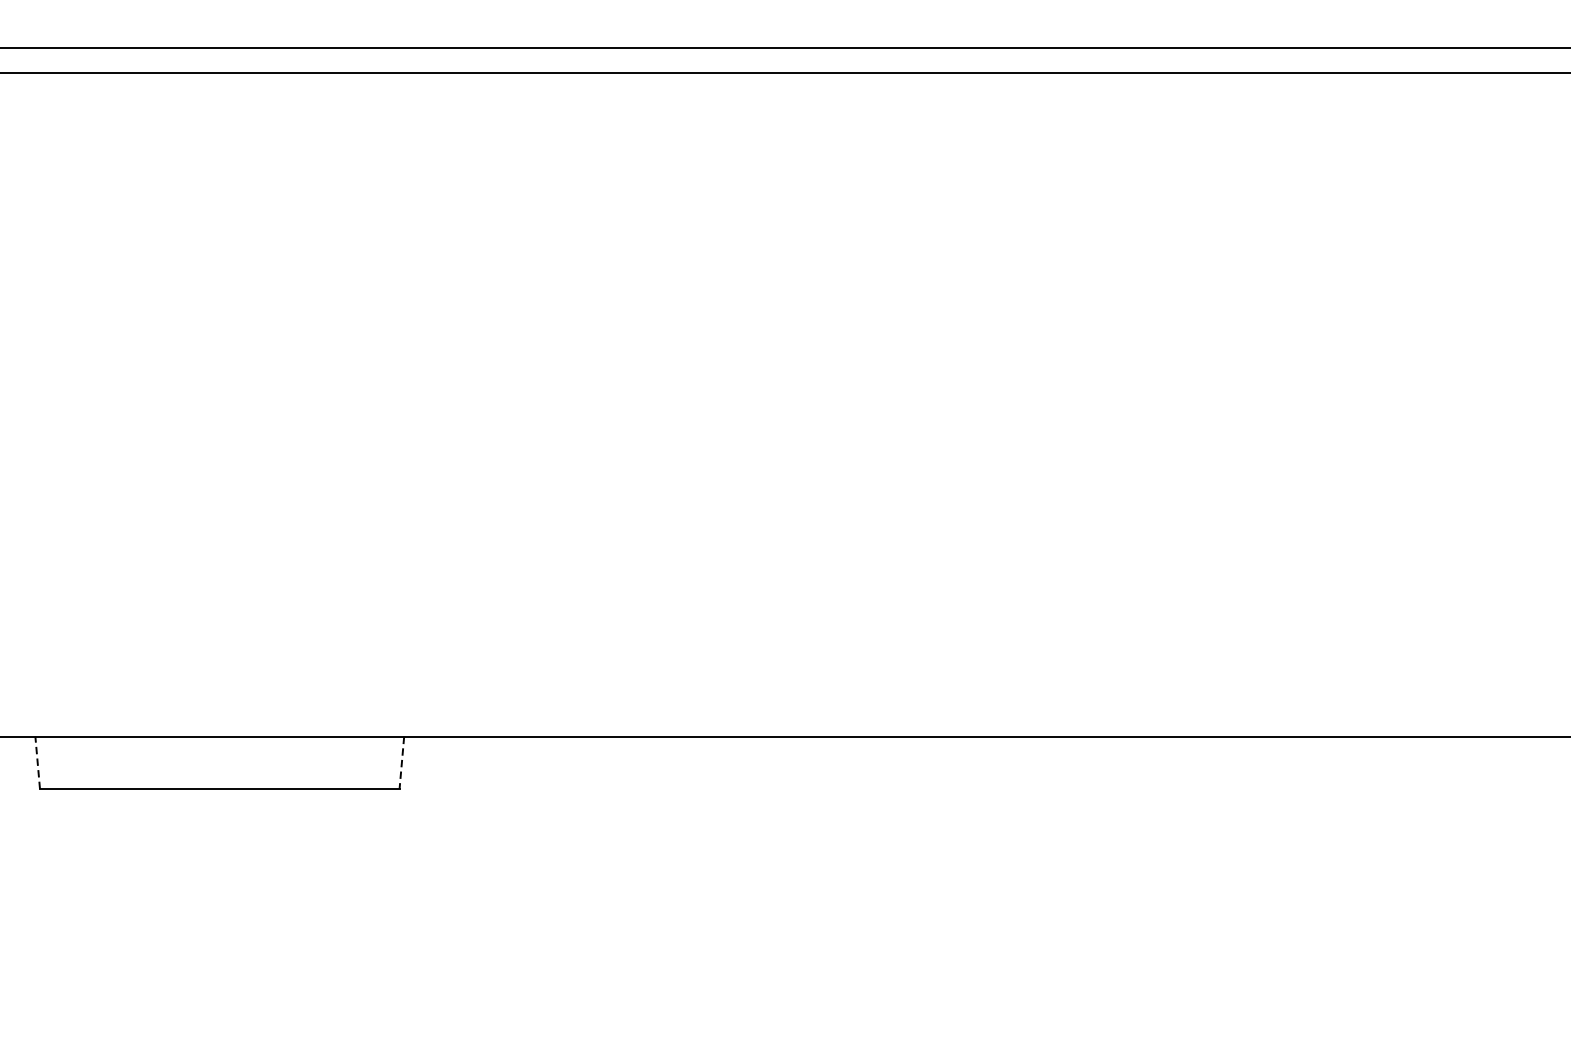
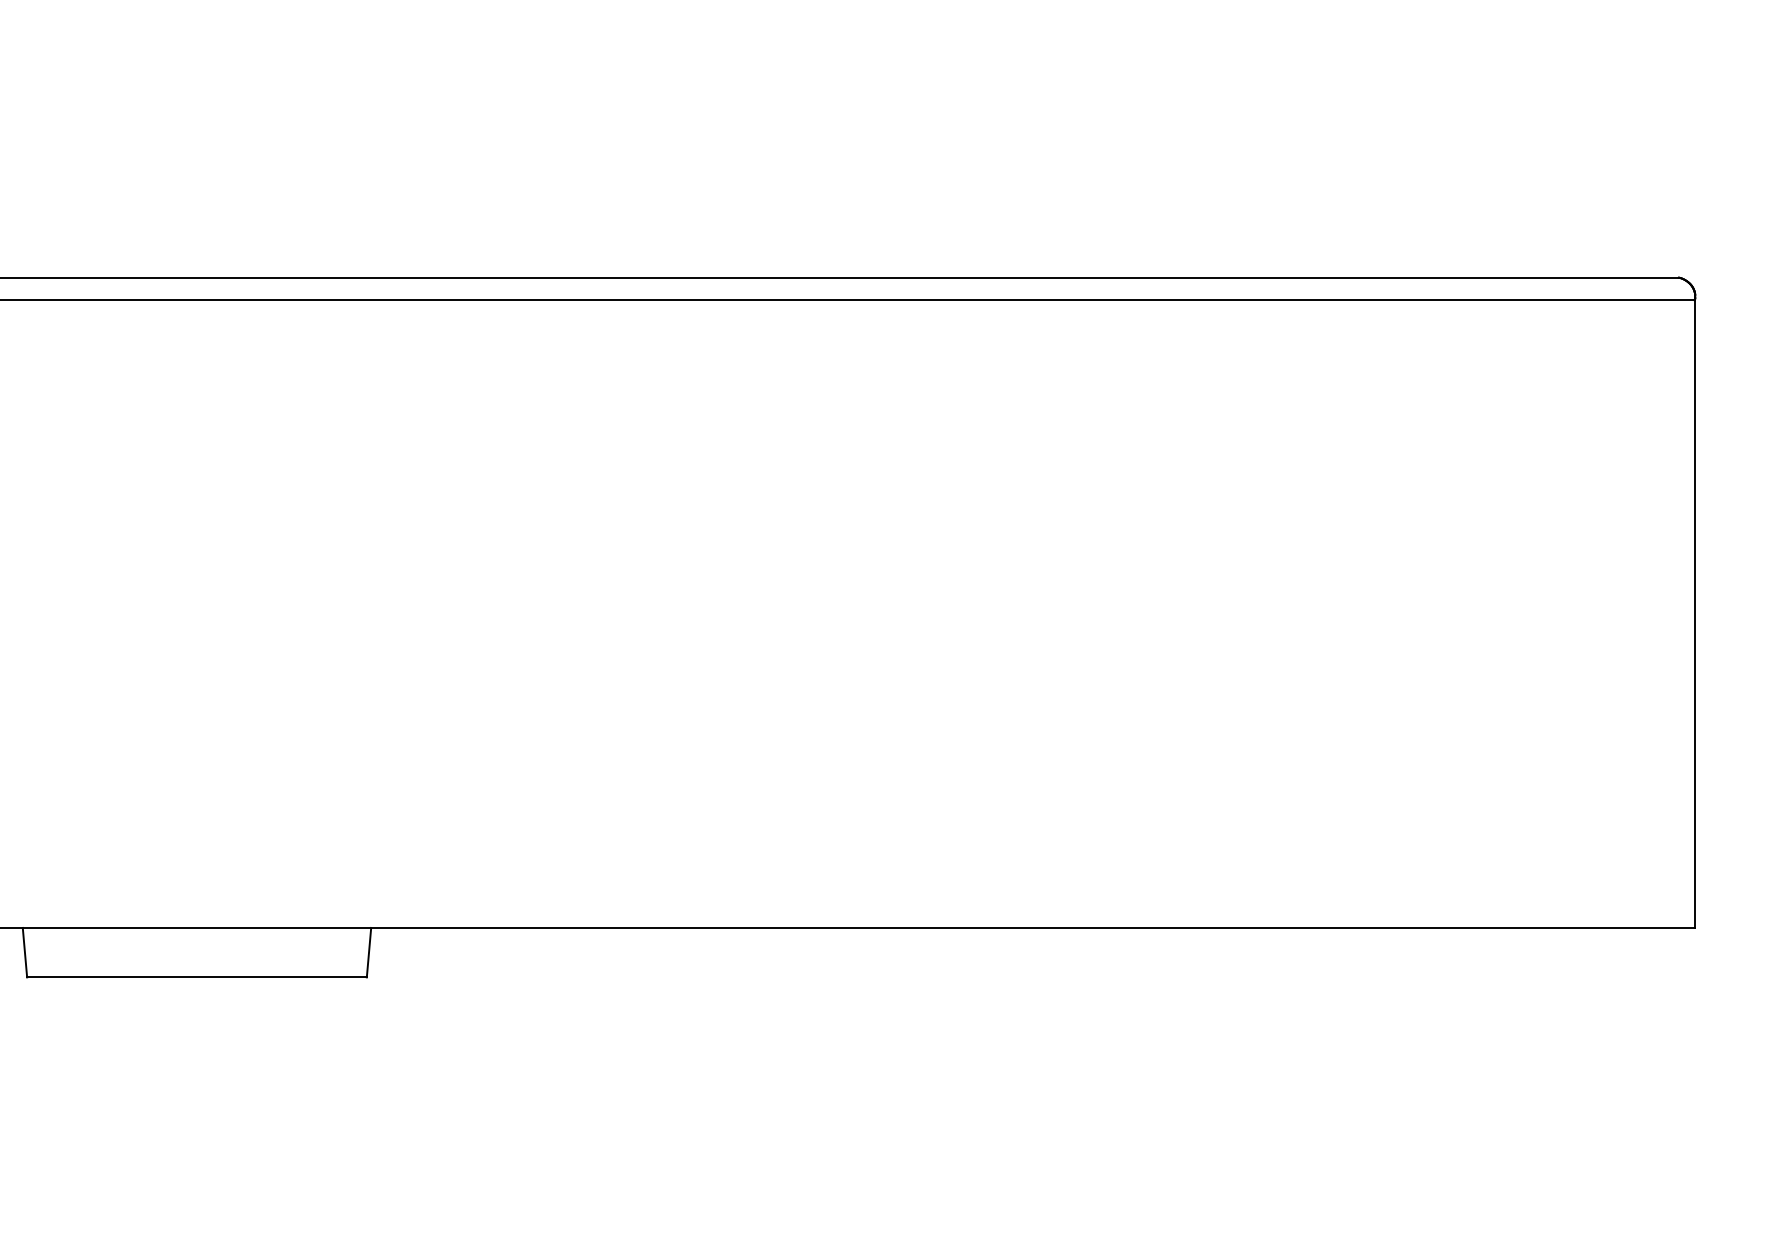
line: (37, 762) -> (24, 952), dashed -> solid
line: (402, 762) -> (369, 952), dashed -> solid

